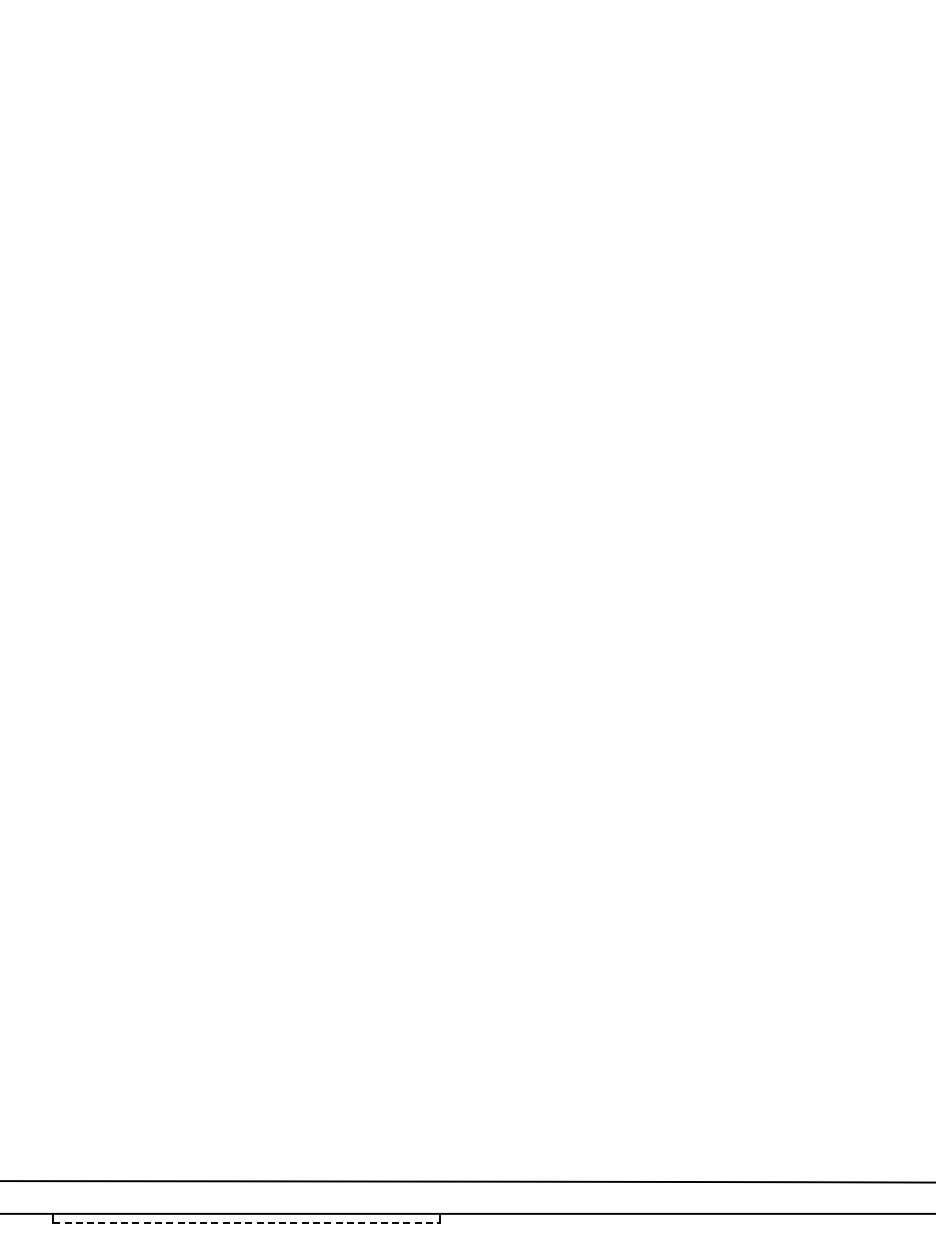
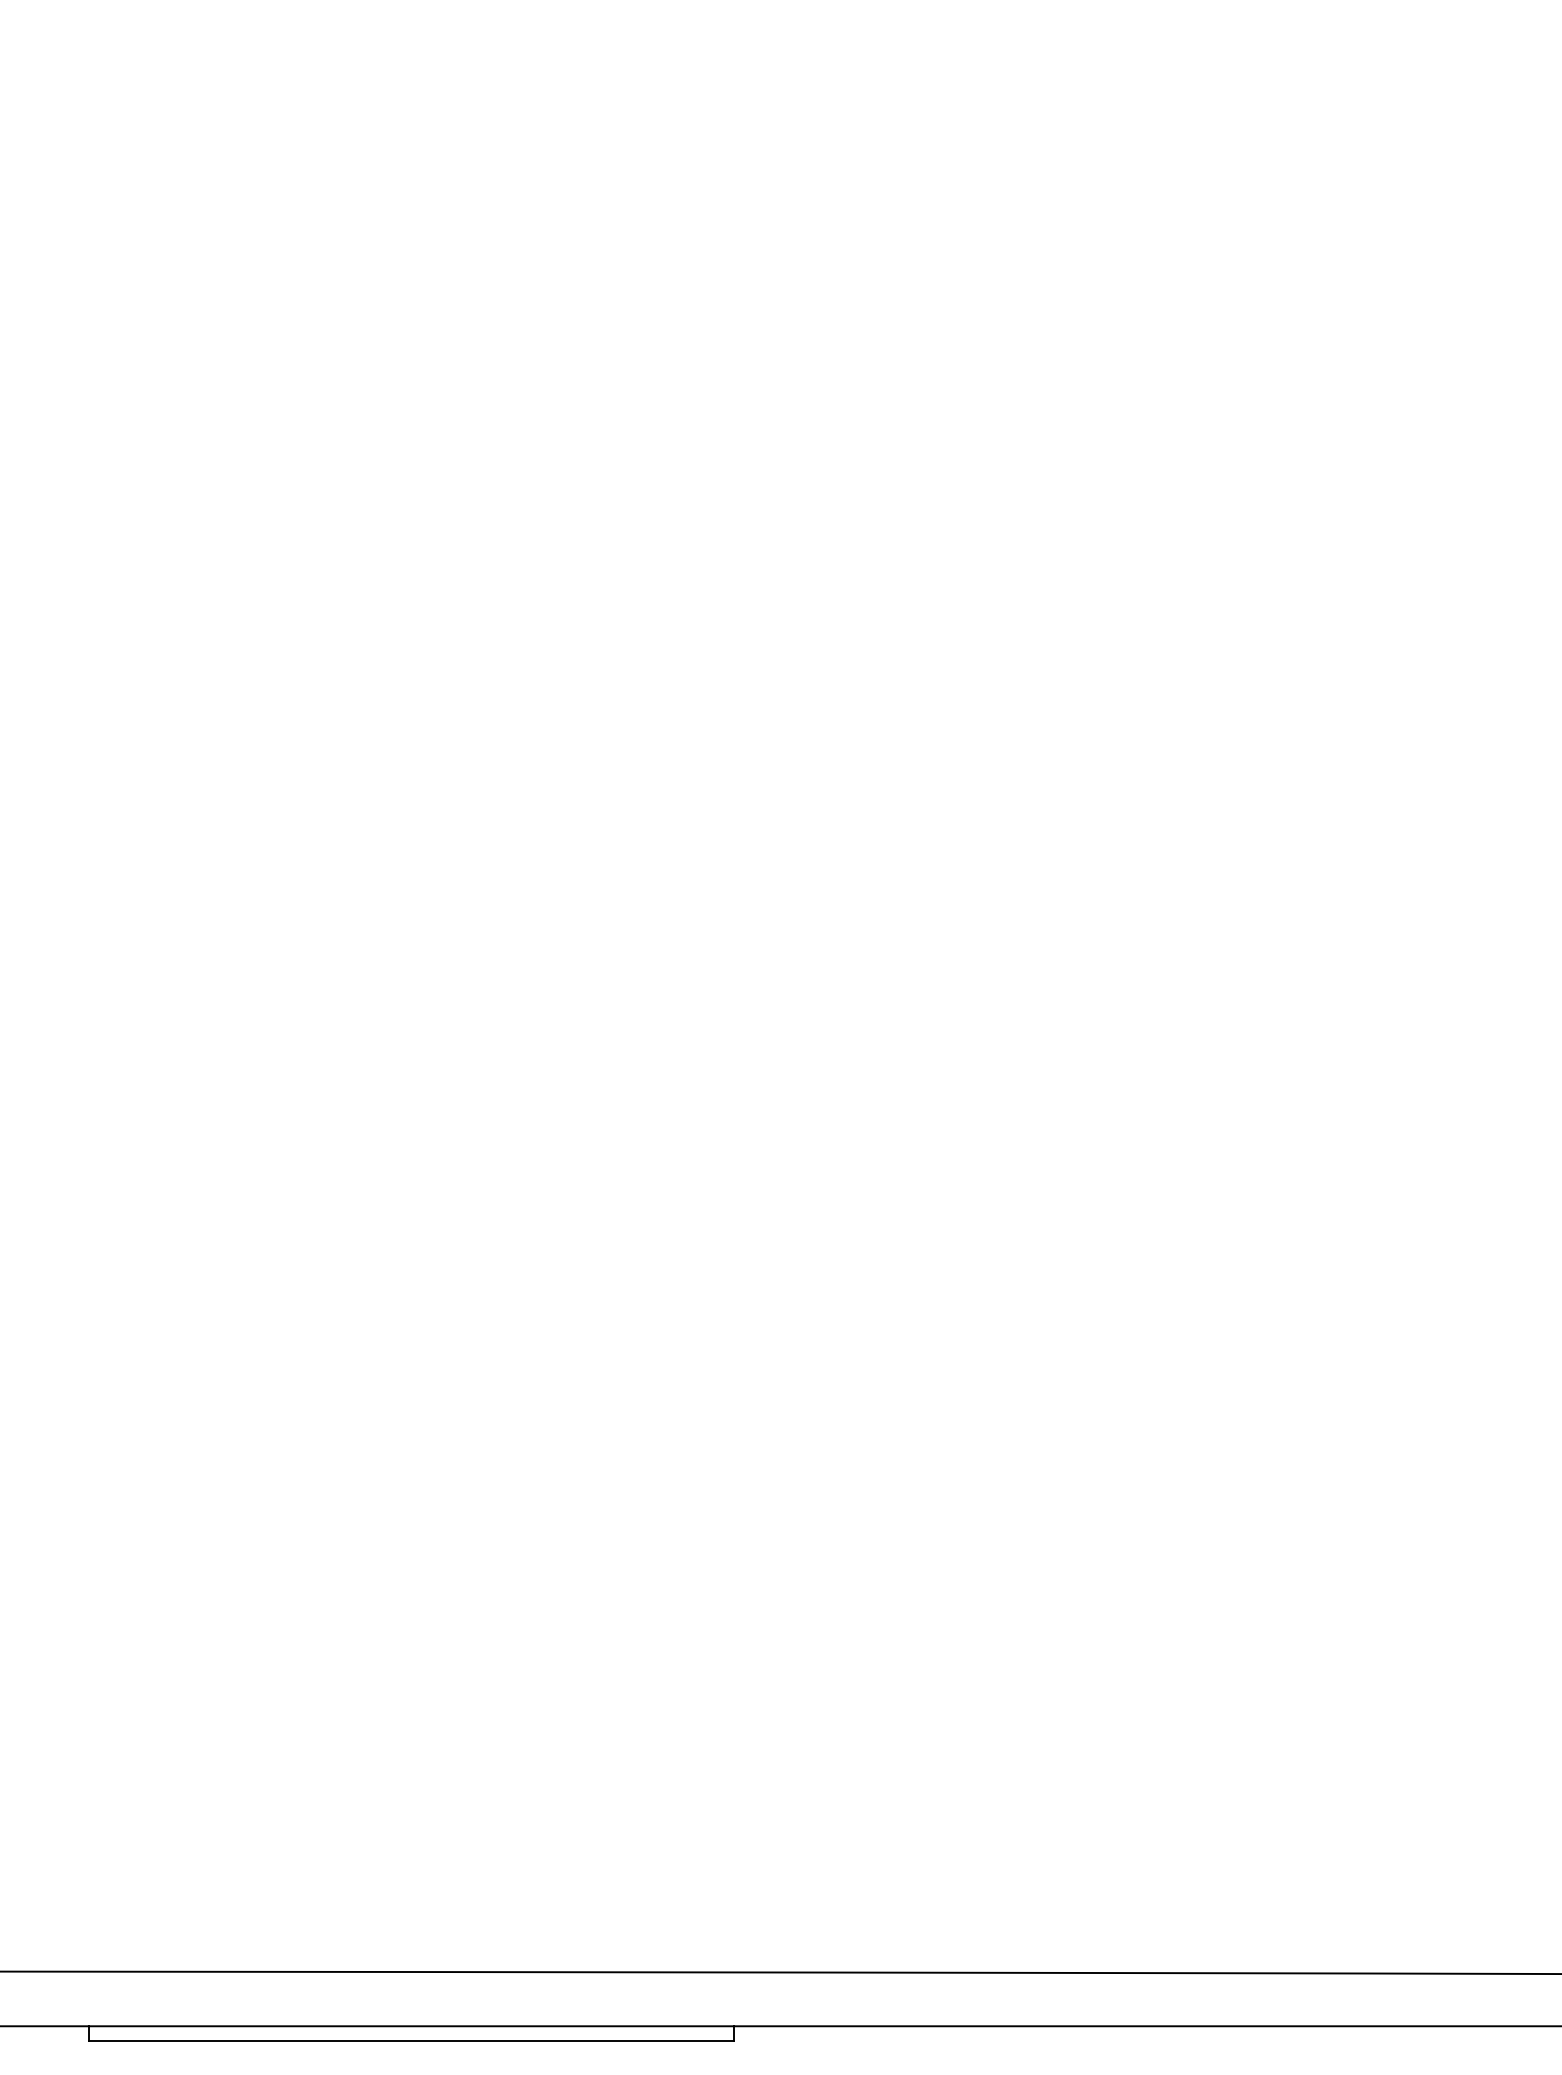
line: (247, 1222) -> (412, 2040), dashed -> solid

